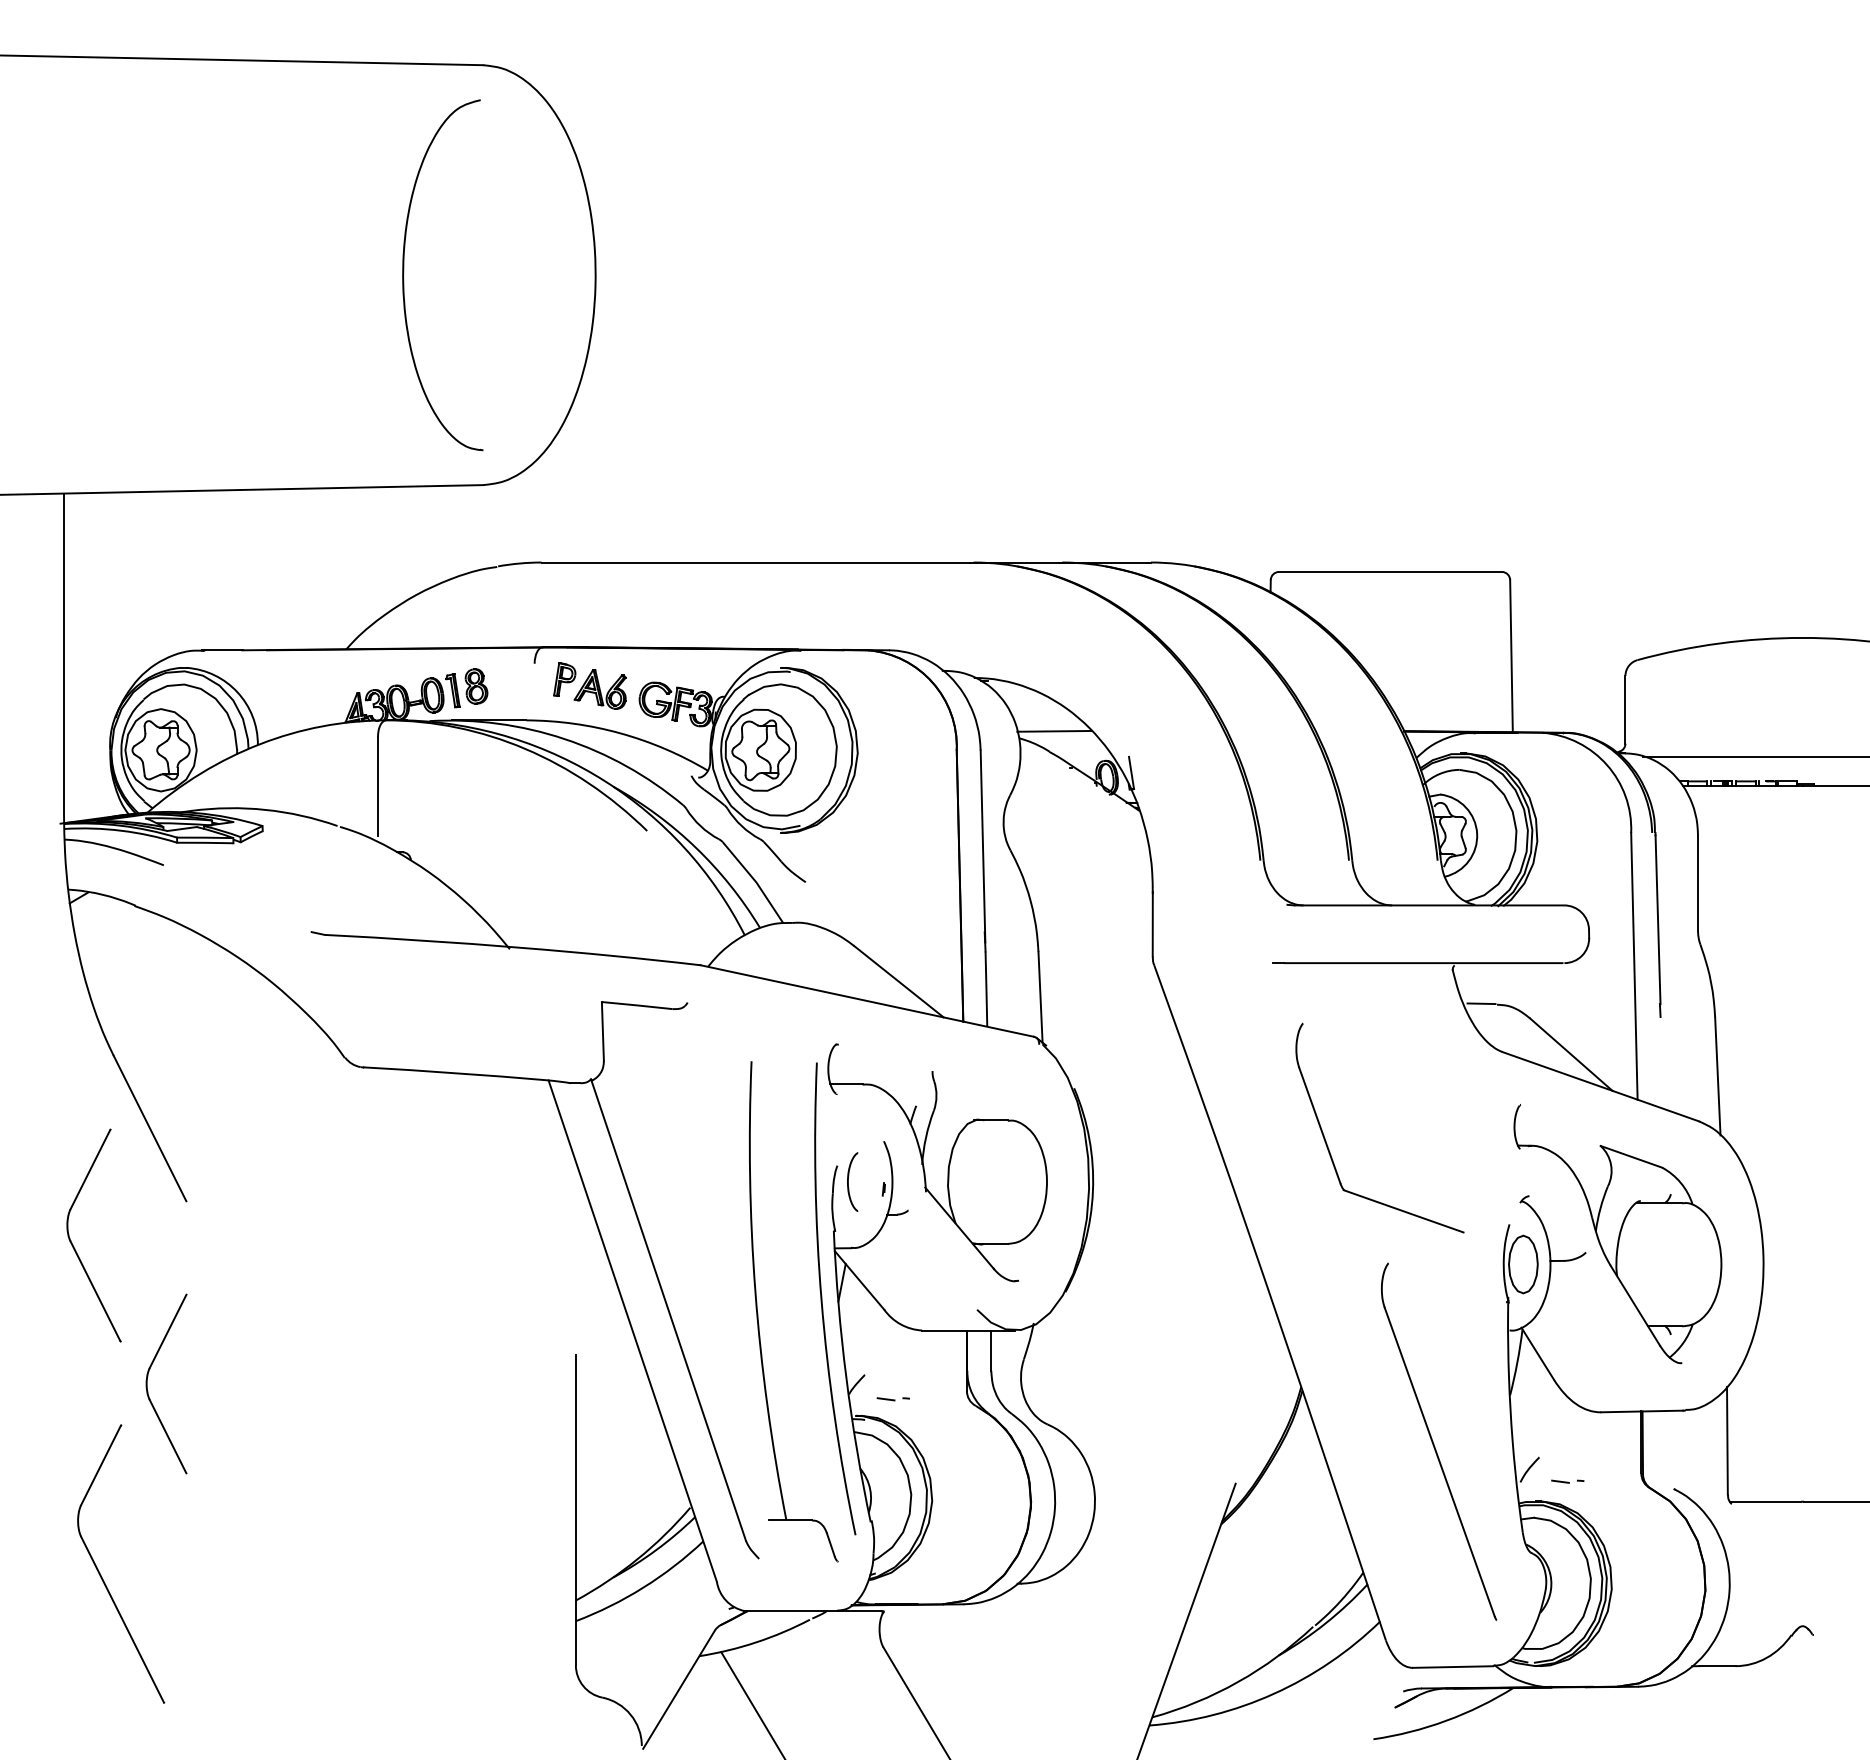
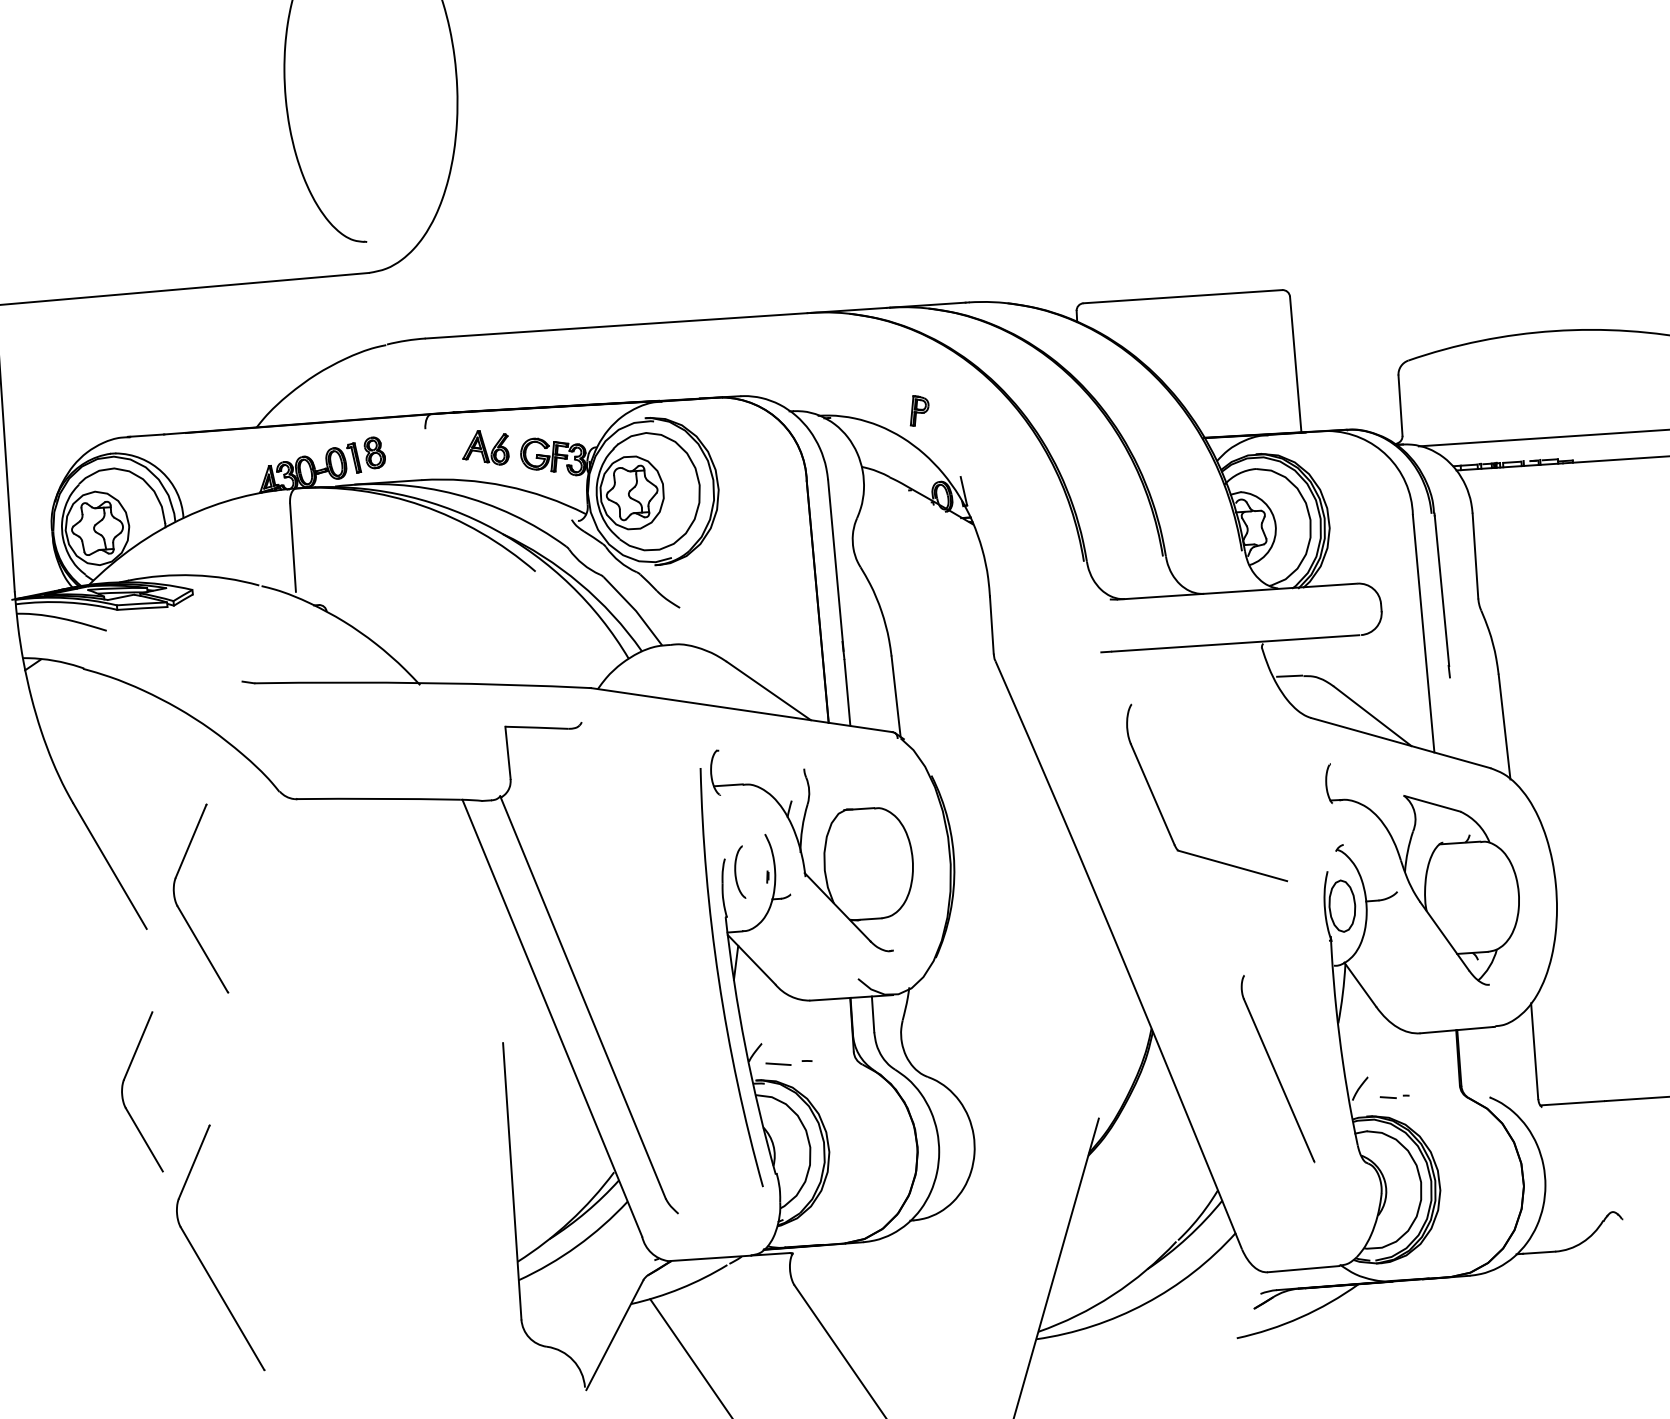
part: (564, 679) -> (919, 410), moved
line: (1054, 730) -> (892, 457), removed
part: (73, 1244) -> (180, 909), moved
part: (758, 1313) -> (663, 995), removed
part: (892, 1399) -> (787, 1063), size x1.6
part: (1439, 1441) -> (1278, 1068), size x0.6
part: (100, 1573) -> (200, 1258), moved

